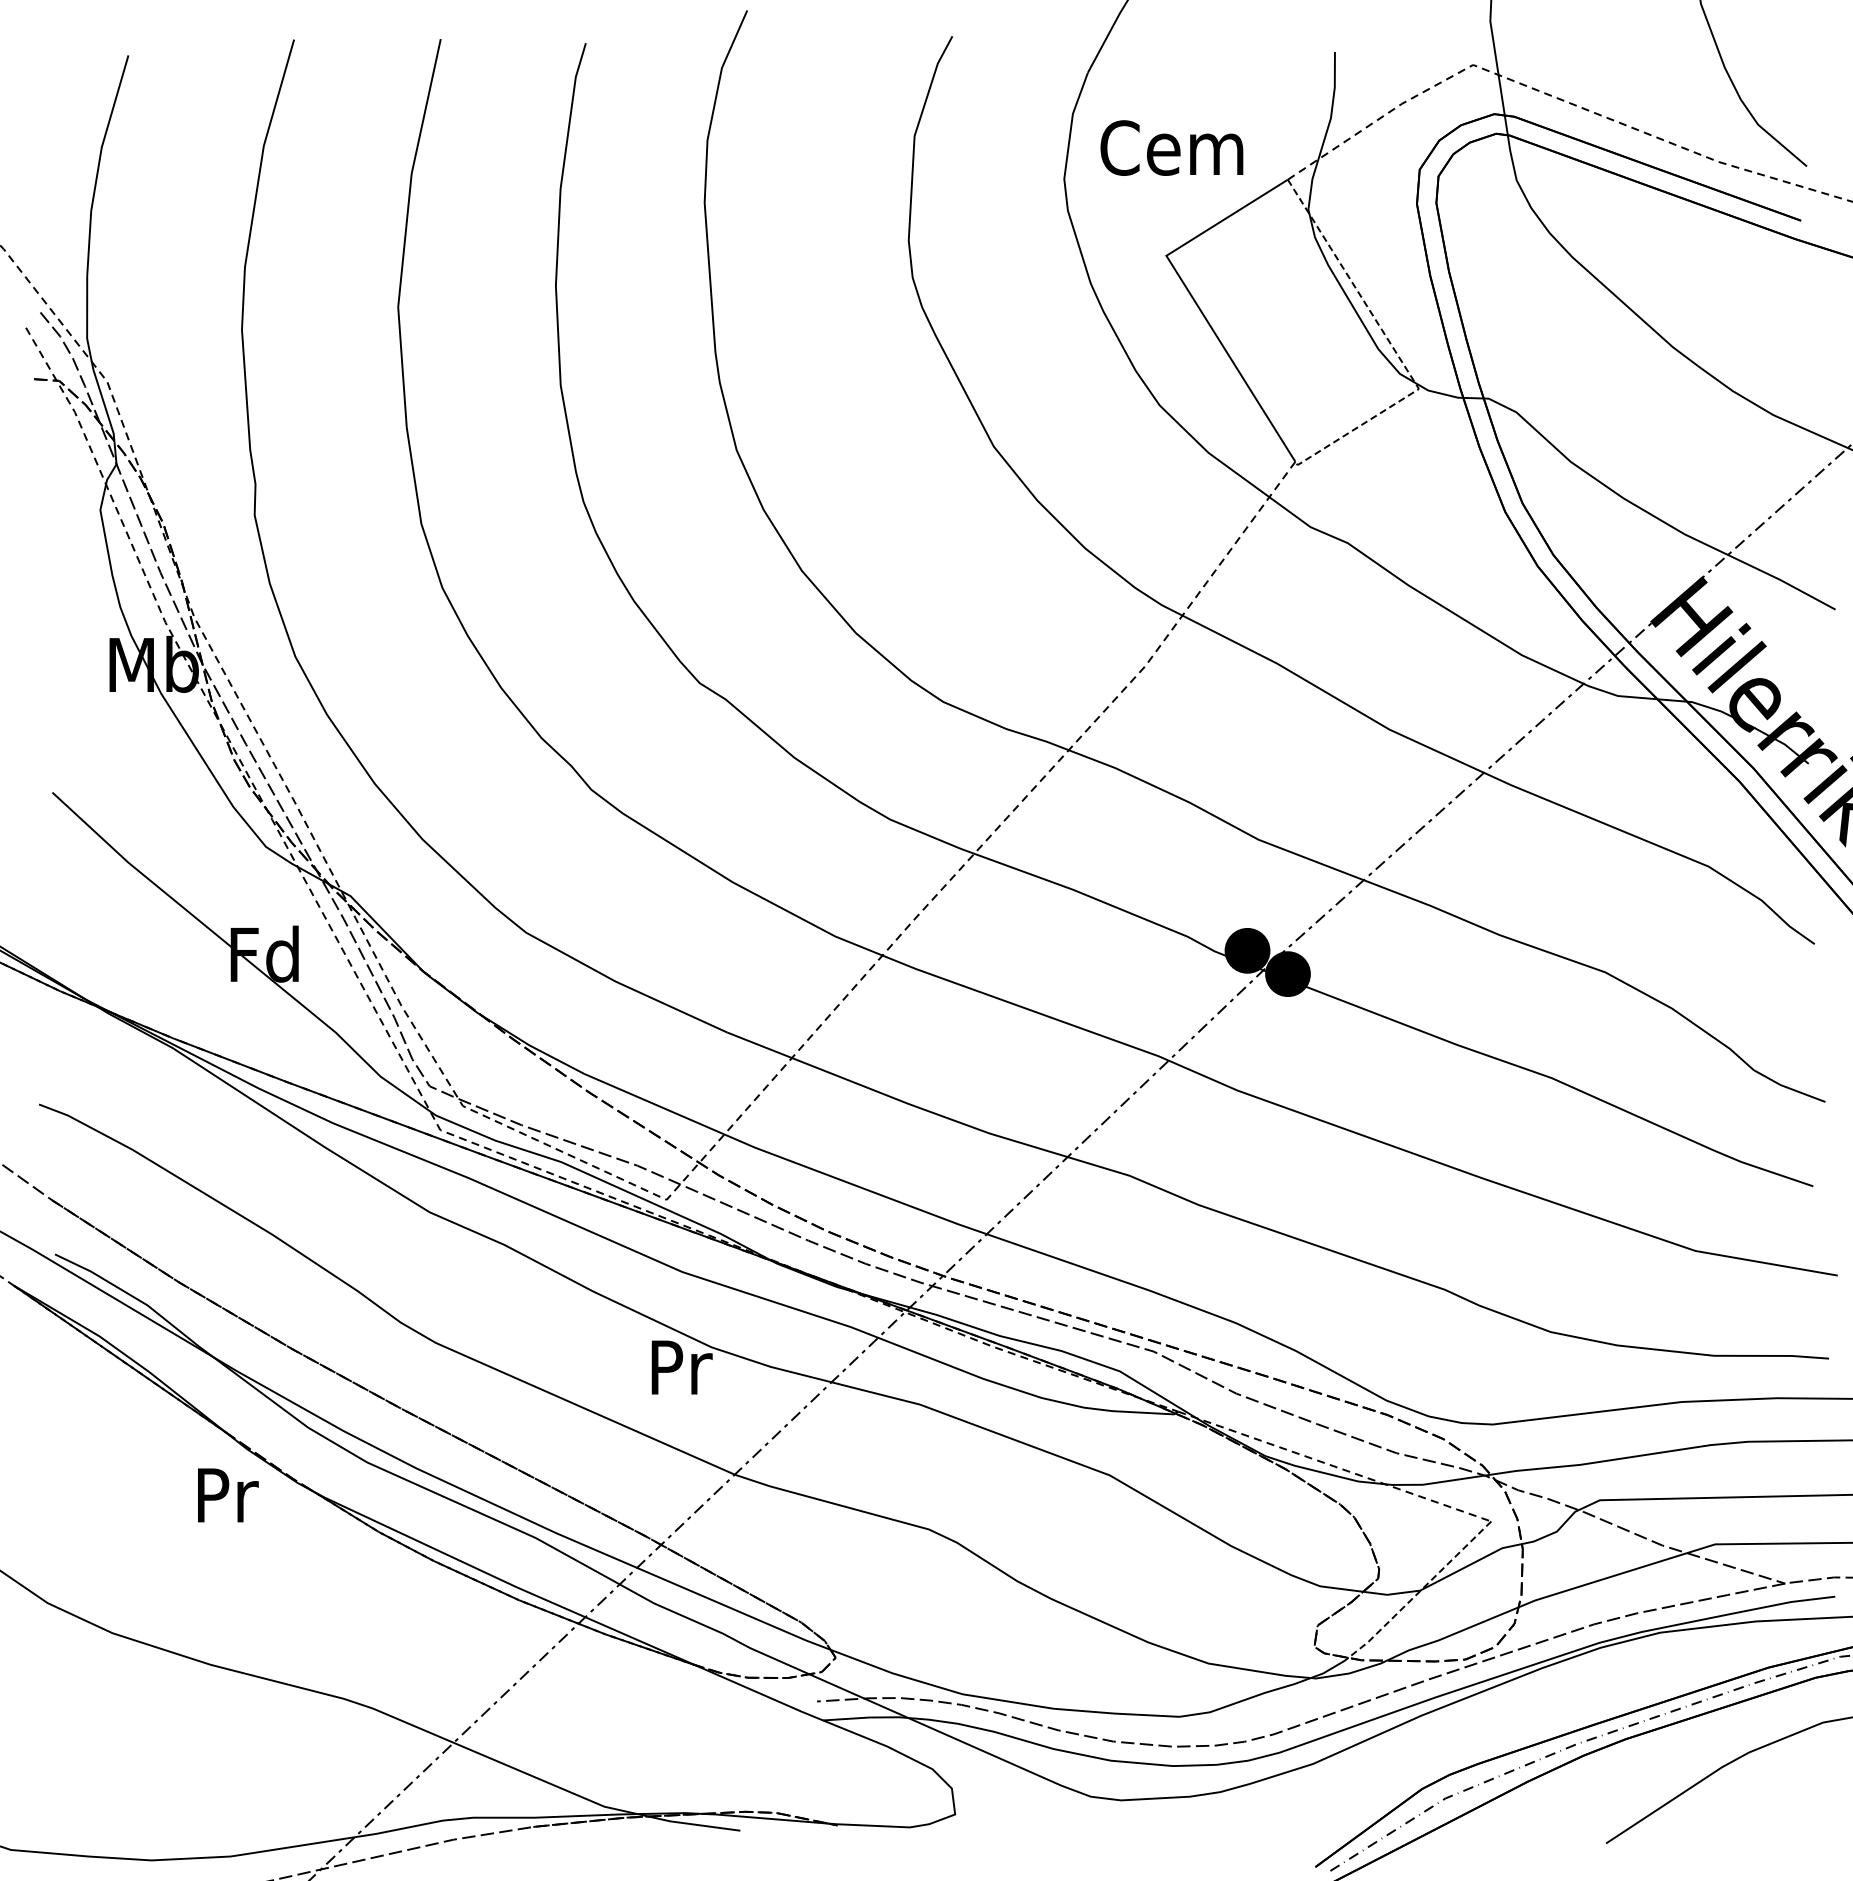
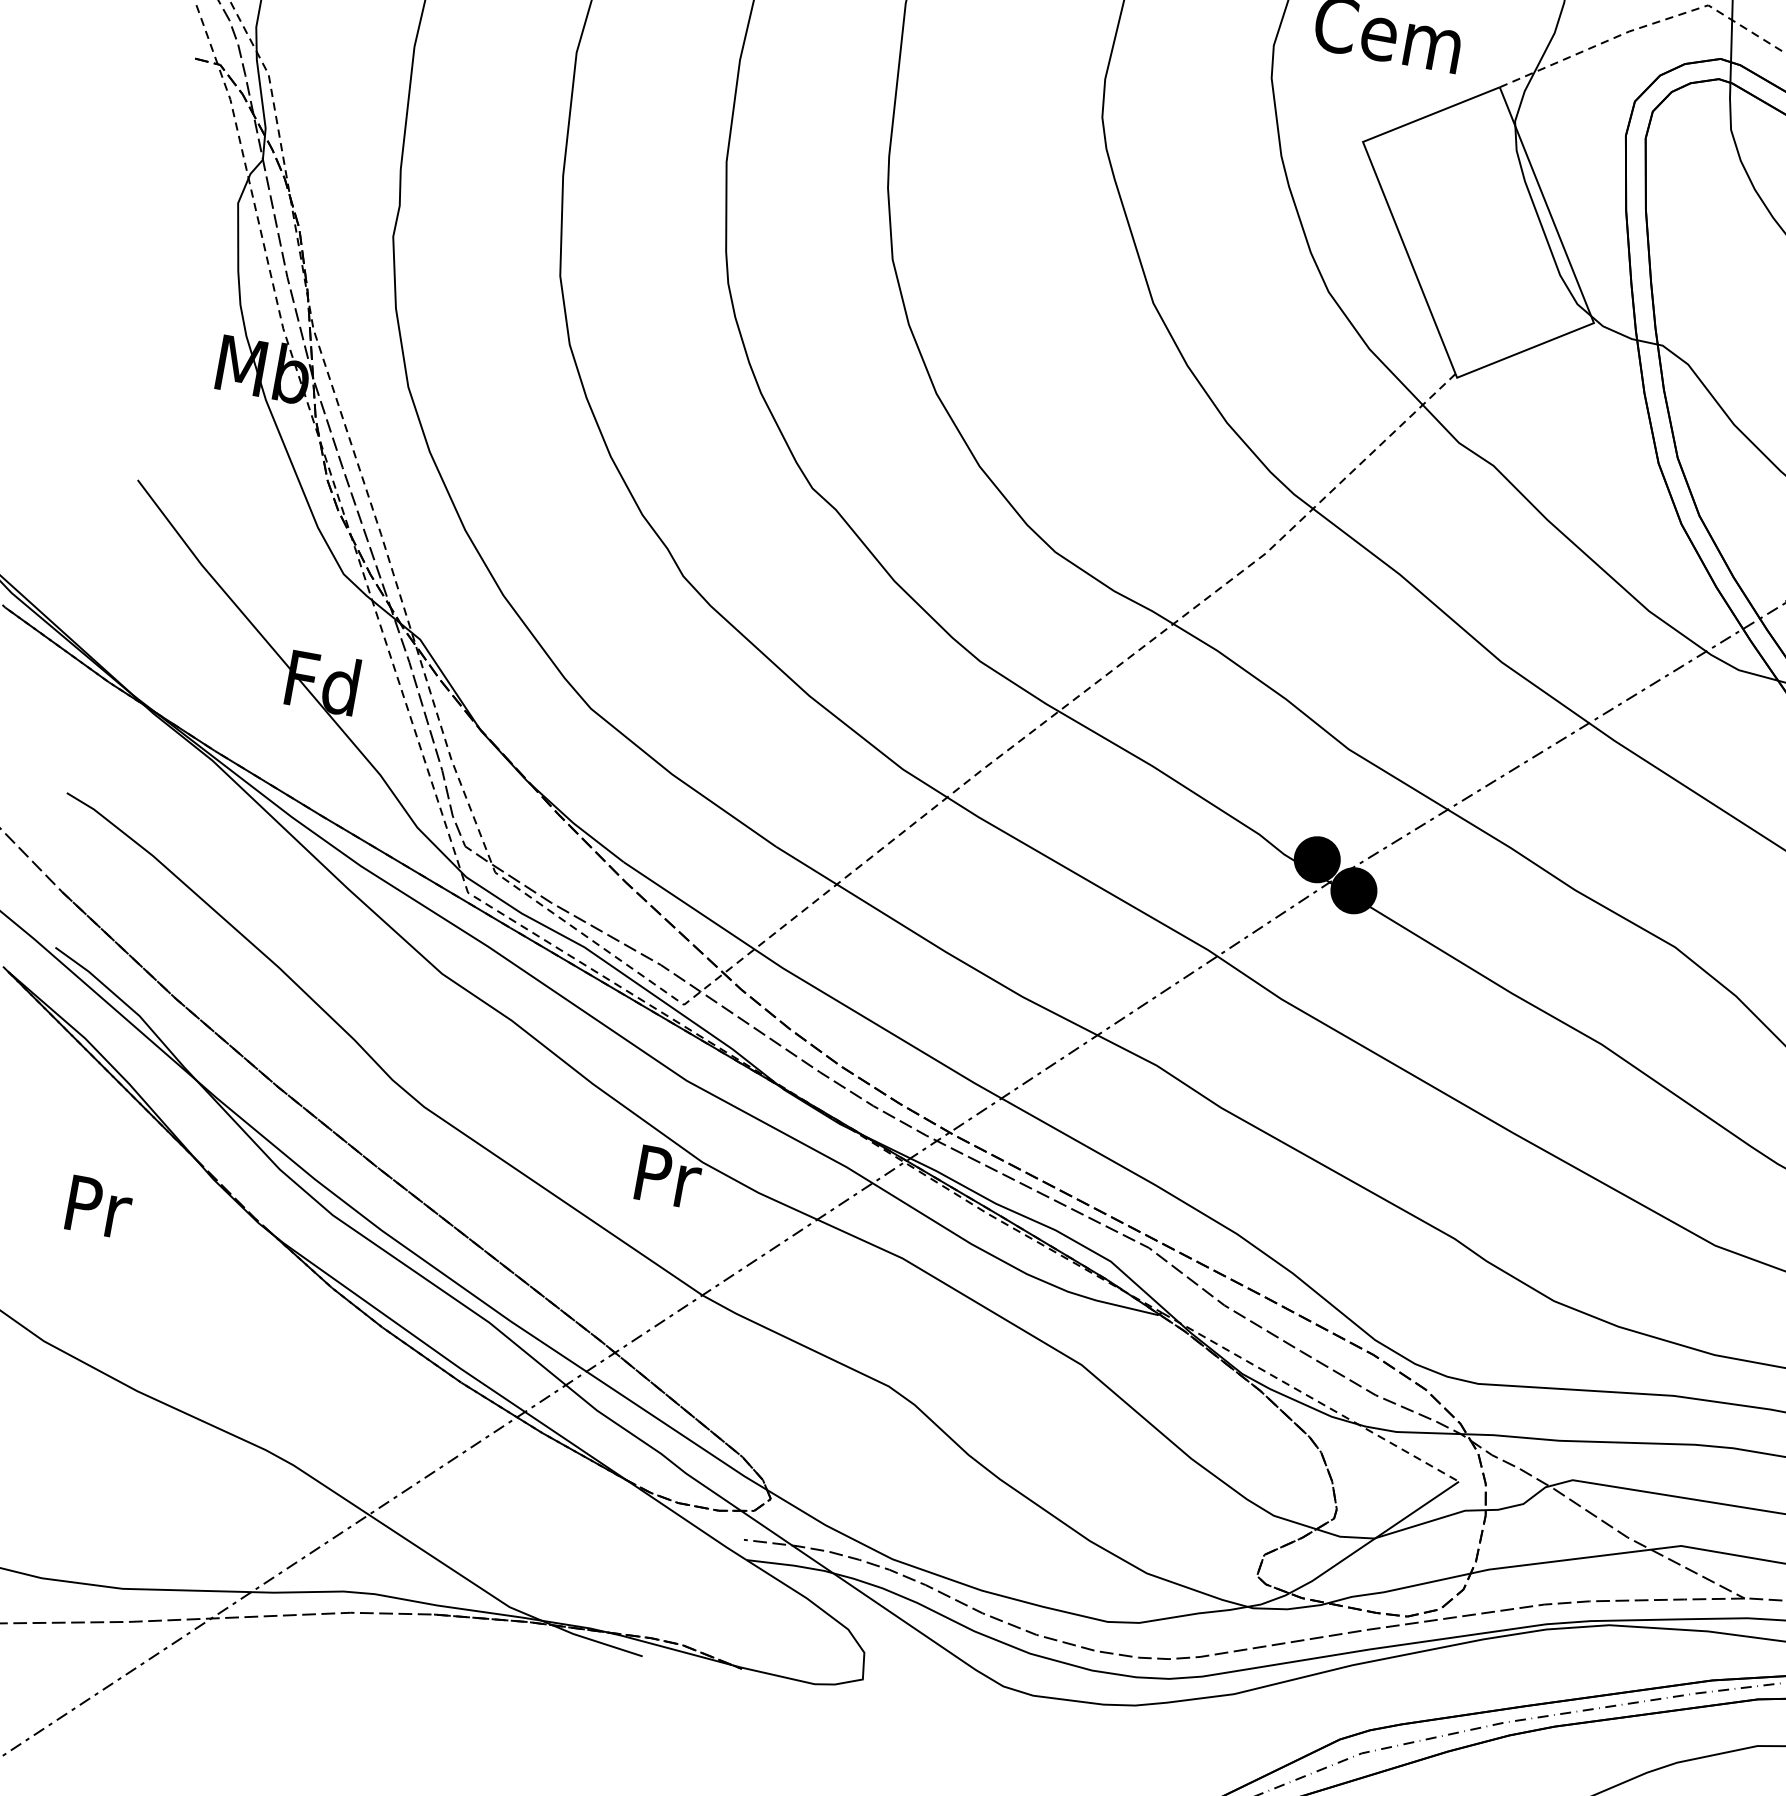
line: (1393, 348) -> (1575, 277), dashed -> solid
text: (228, 1495) -> (99, 1207), moved
line: (1420, 1591) -> (1374, 1539), dashed -> solid

